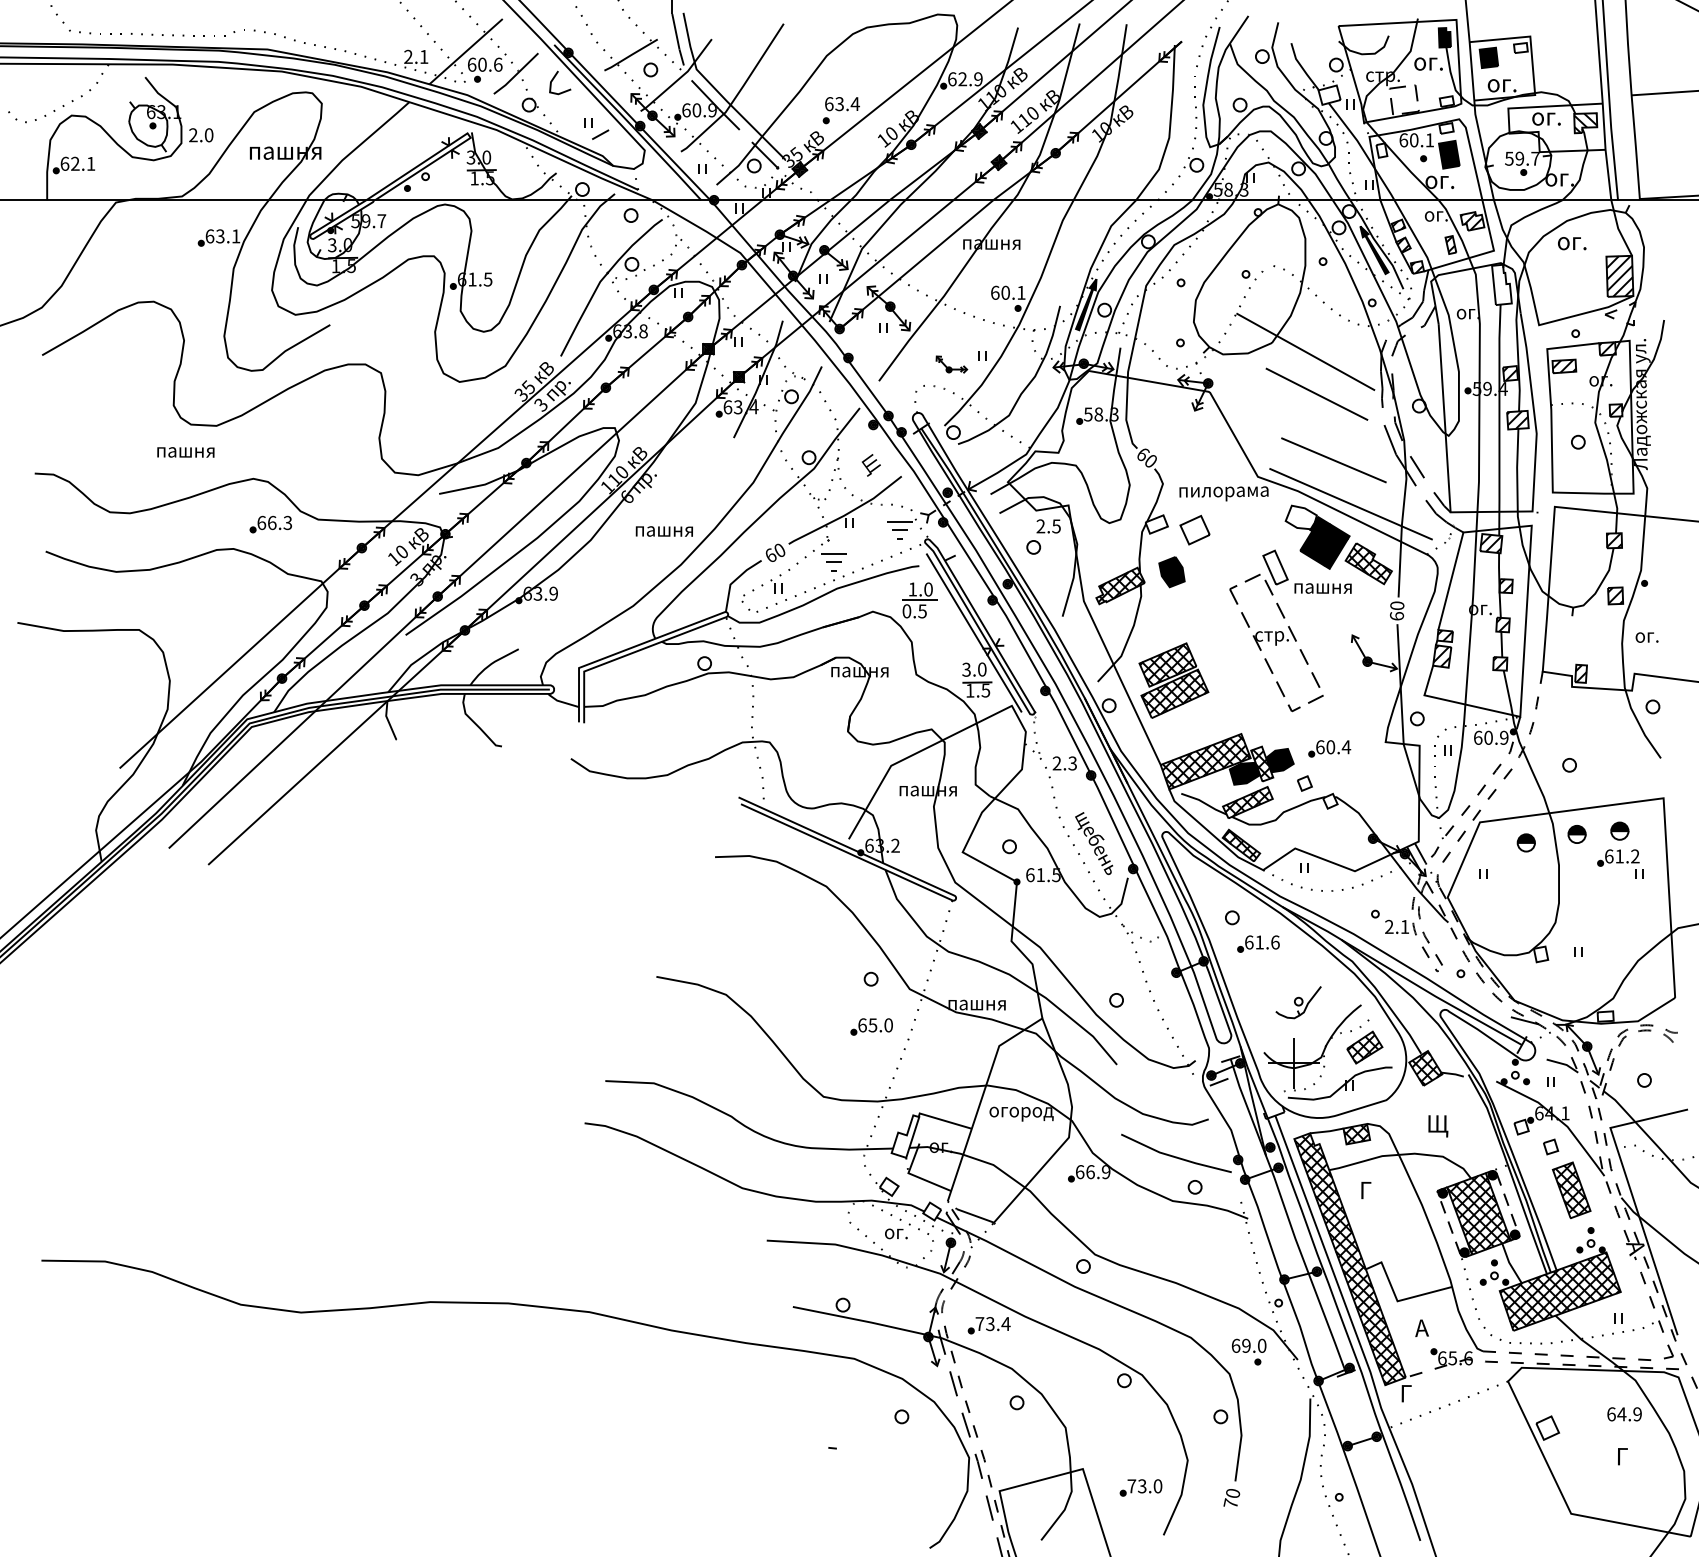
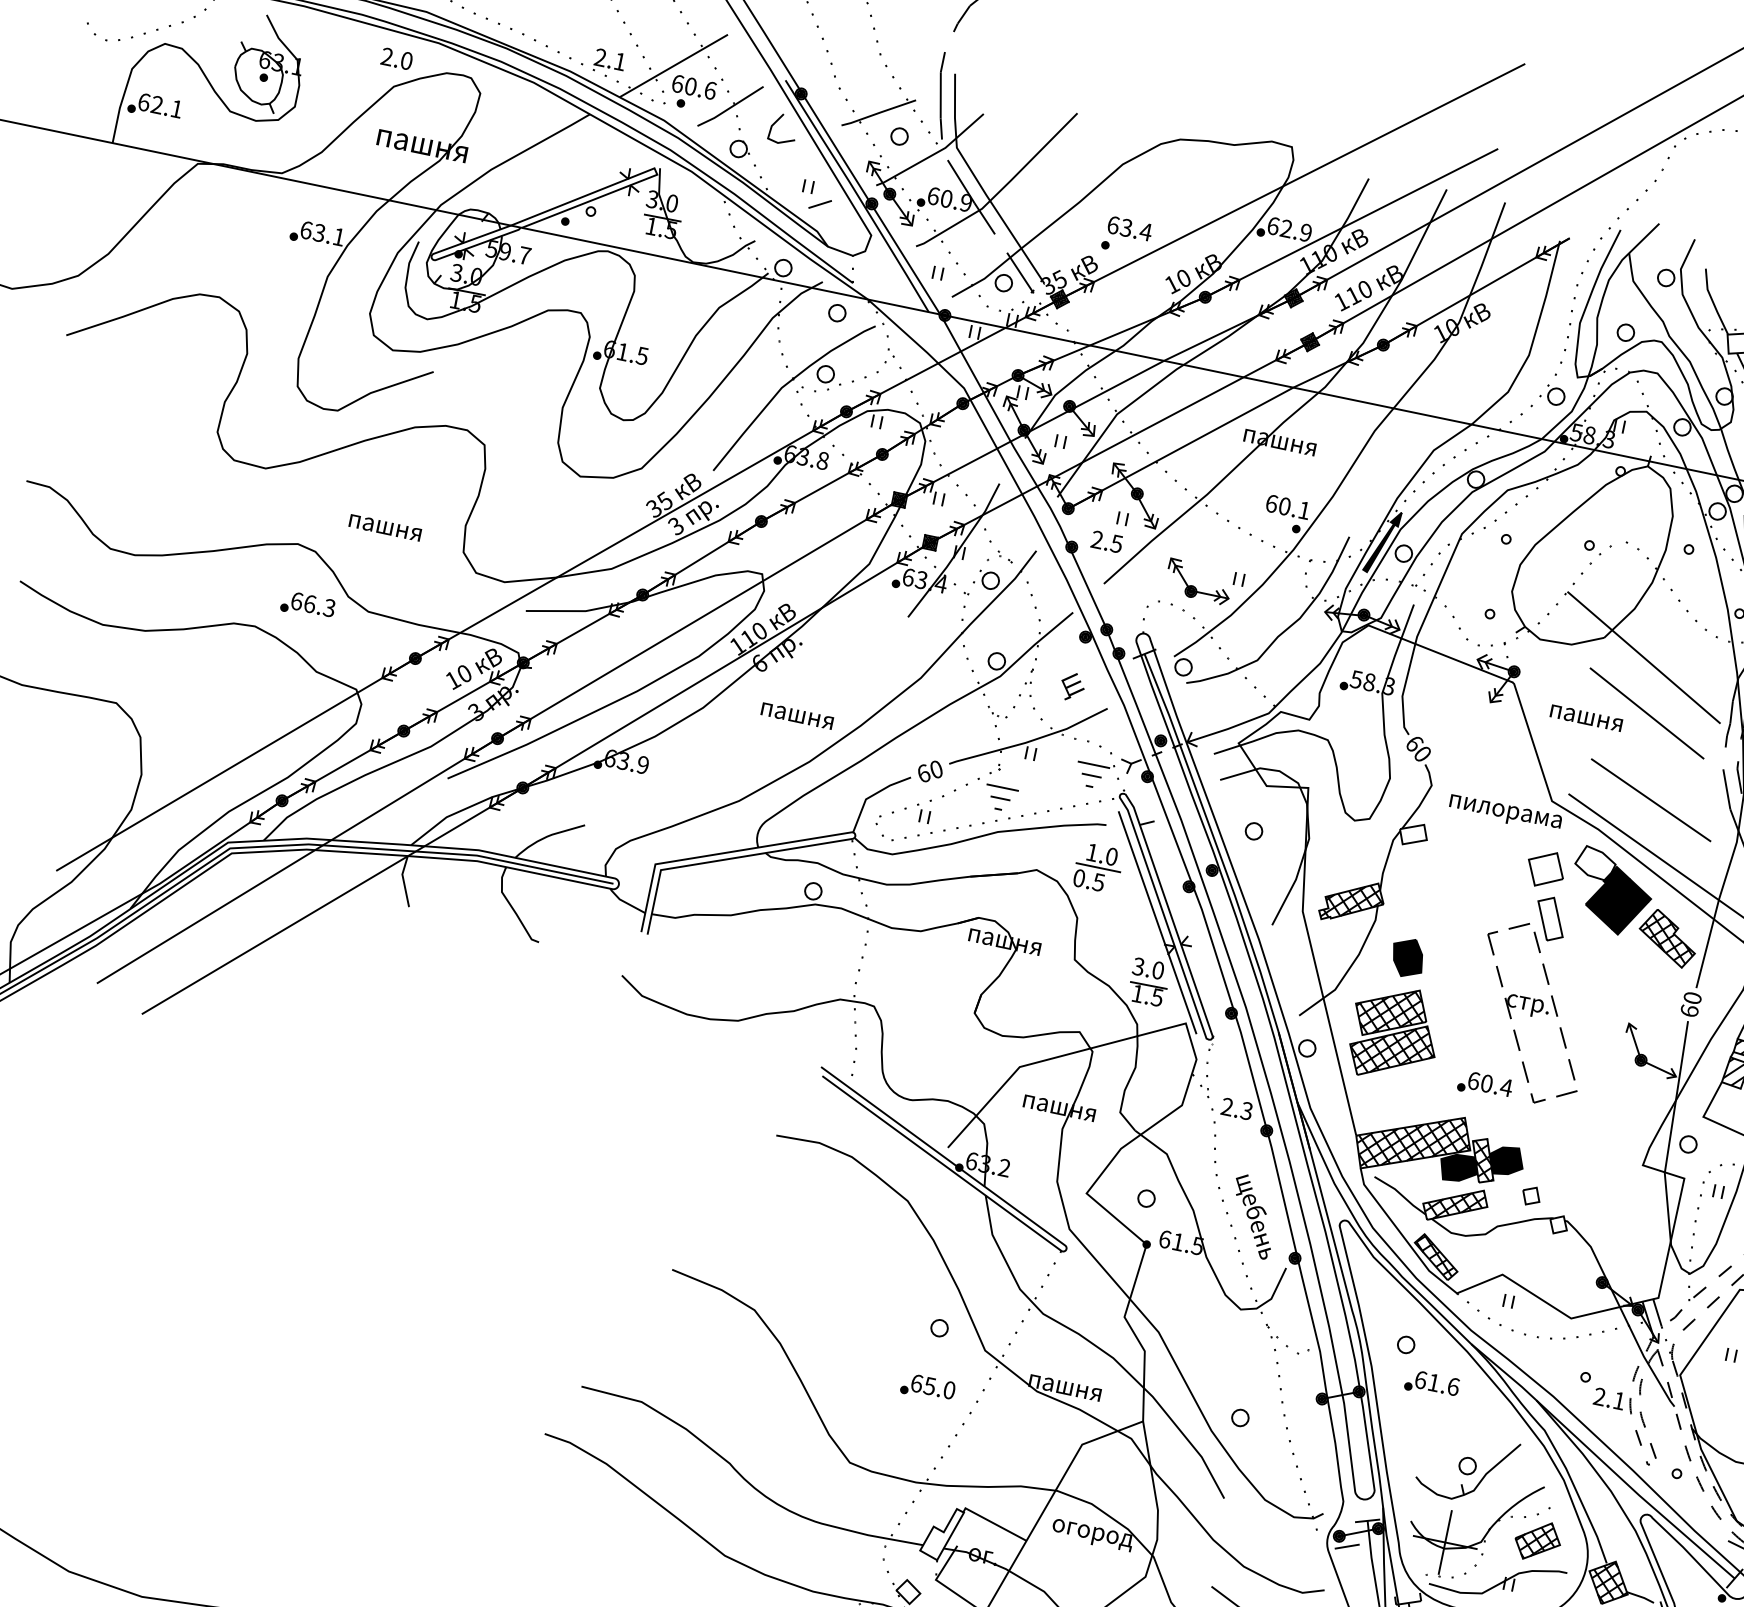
text: (201, 135) -> (397, 59), moved
part: (951, 364) -> (1198, 581), size x1.67
text: (185, 452) -> (384, 527), moved
text: (1048, 526) -> (1106, 541), moved
part: (1194, 529) -> (1545, 868), moved
part: (1171, 572) -> (1407, 958), moved
text: (1322, 588) -> (1585, 717), moved
part: (1329, 748) -> (1484, 1084), moved
part: (1298, 1002) -> (1466, 1467), size x1.67

